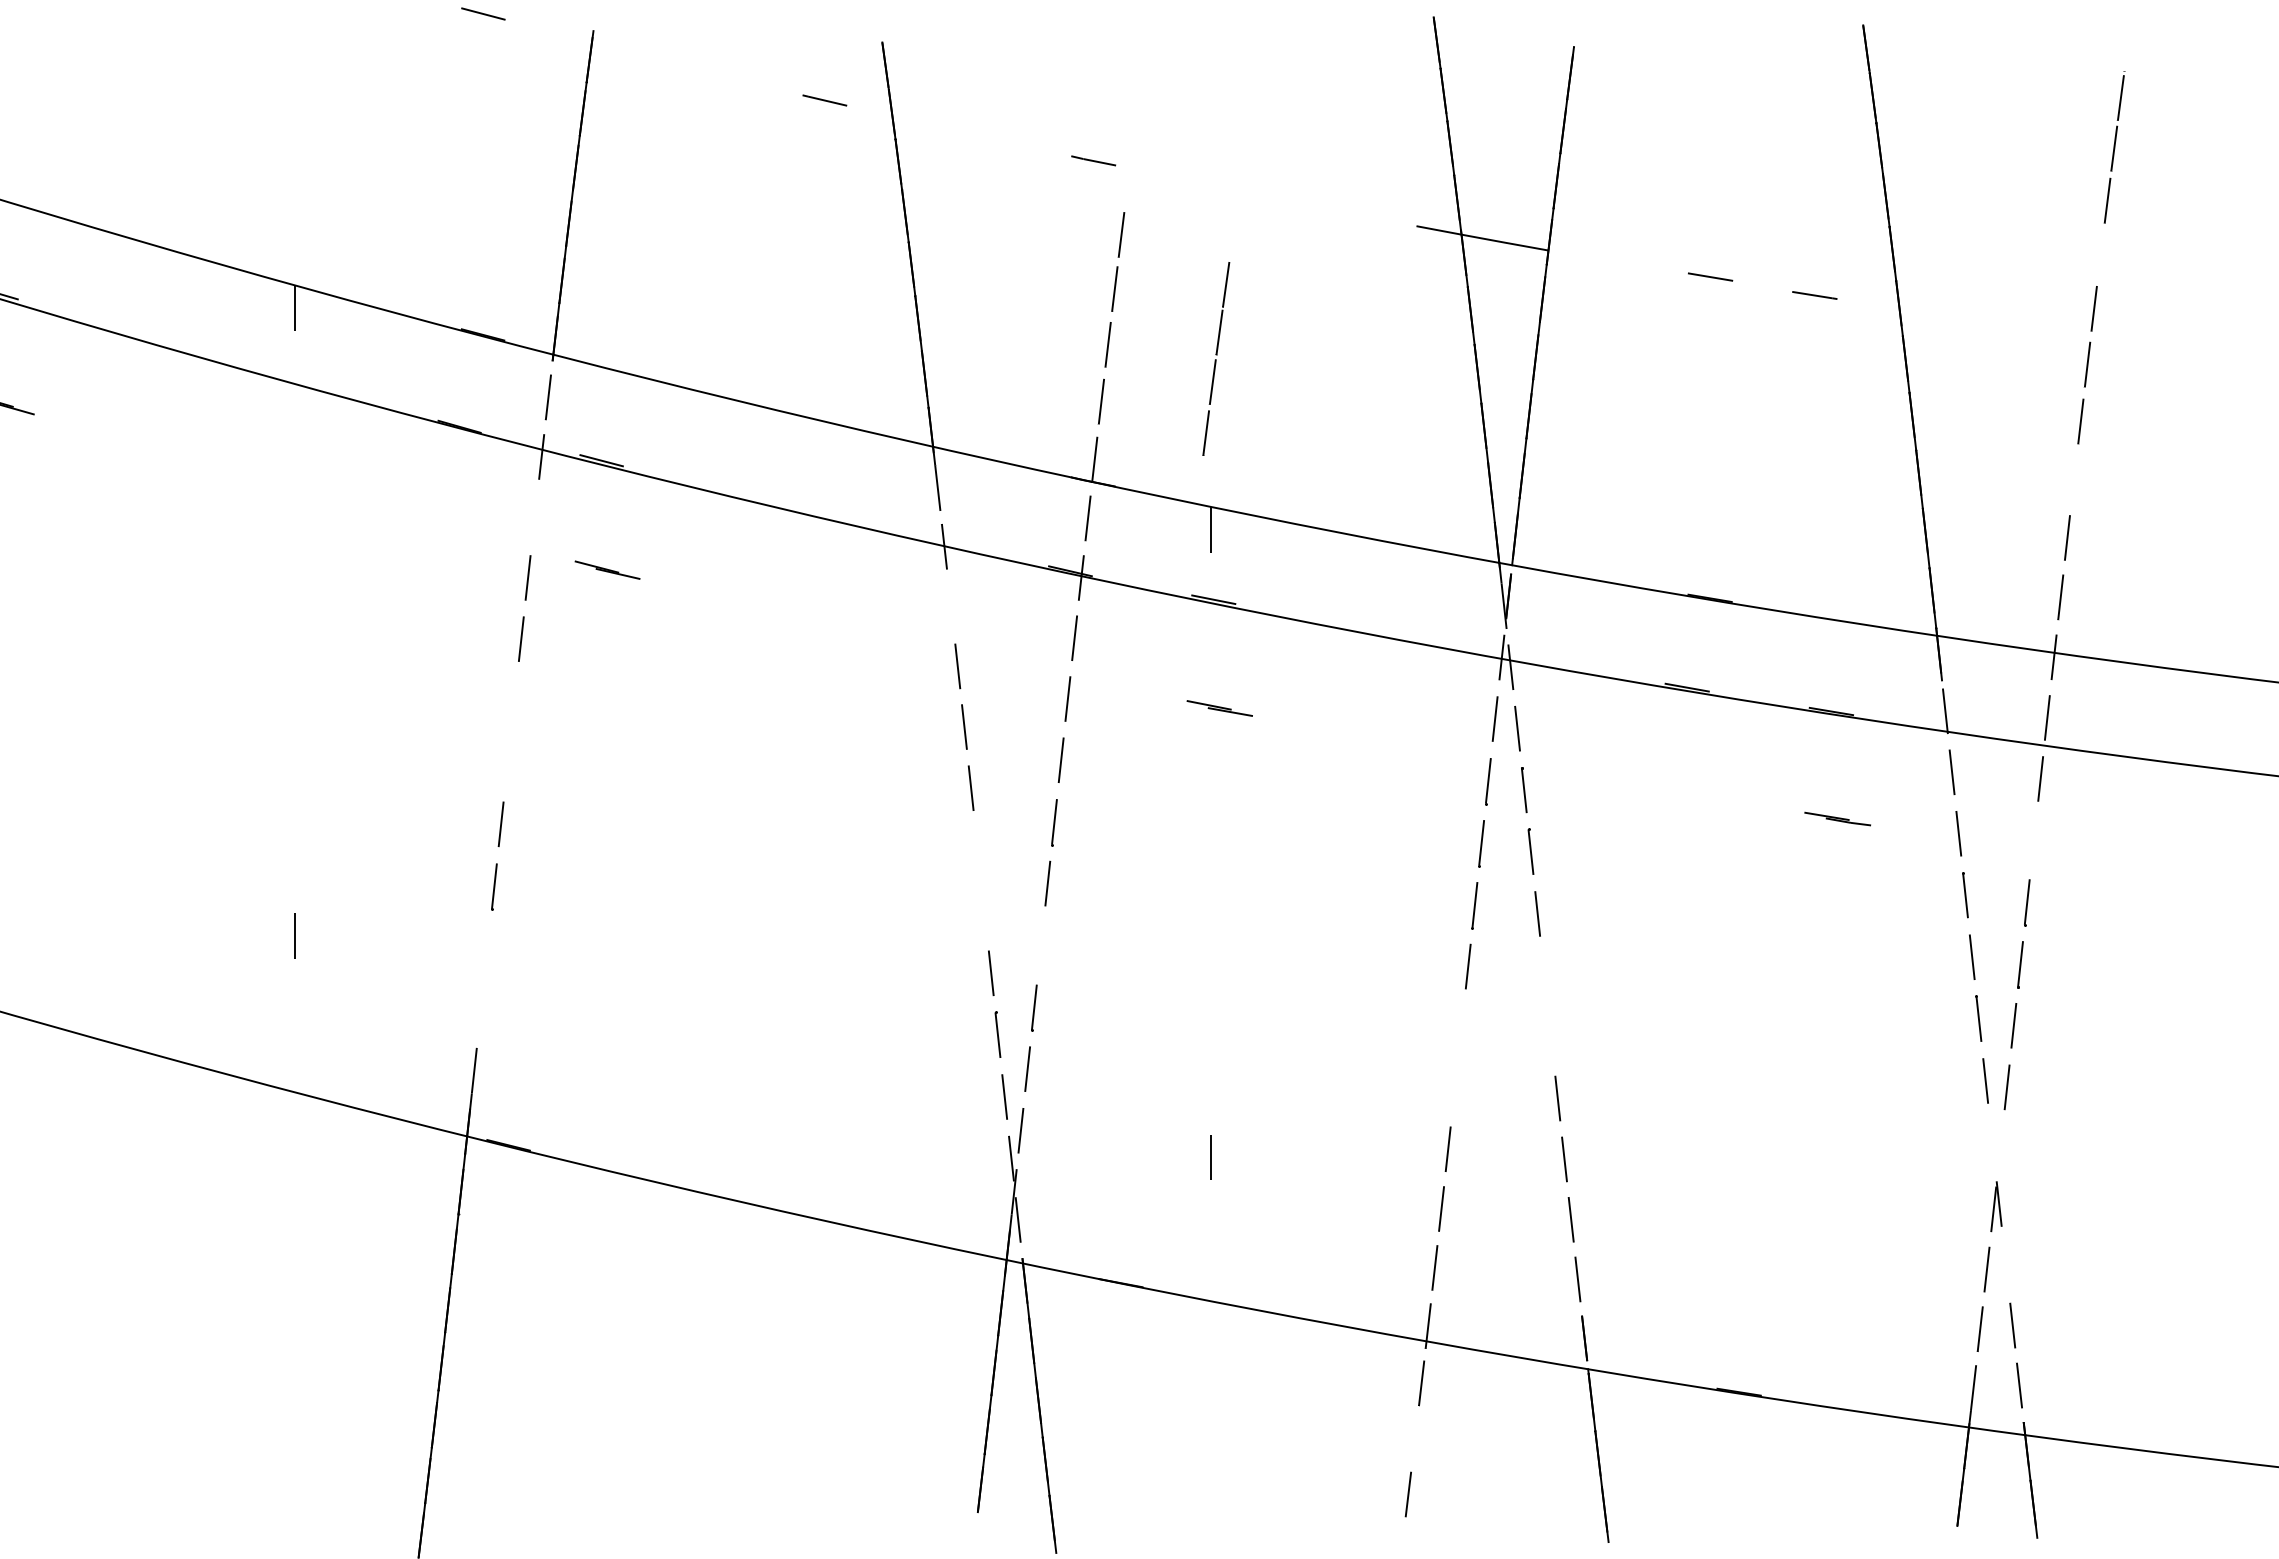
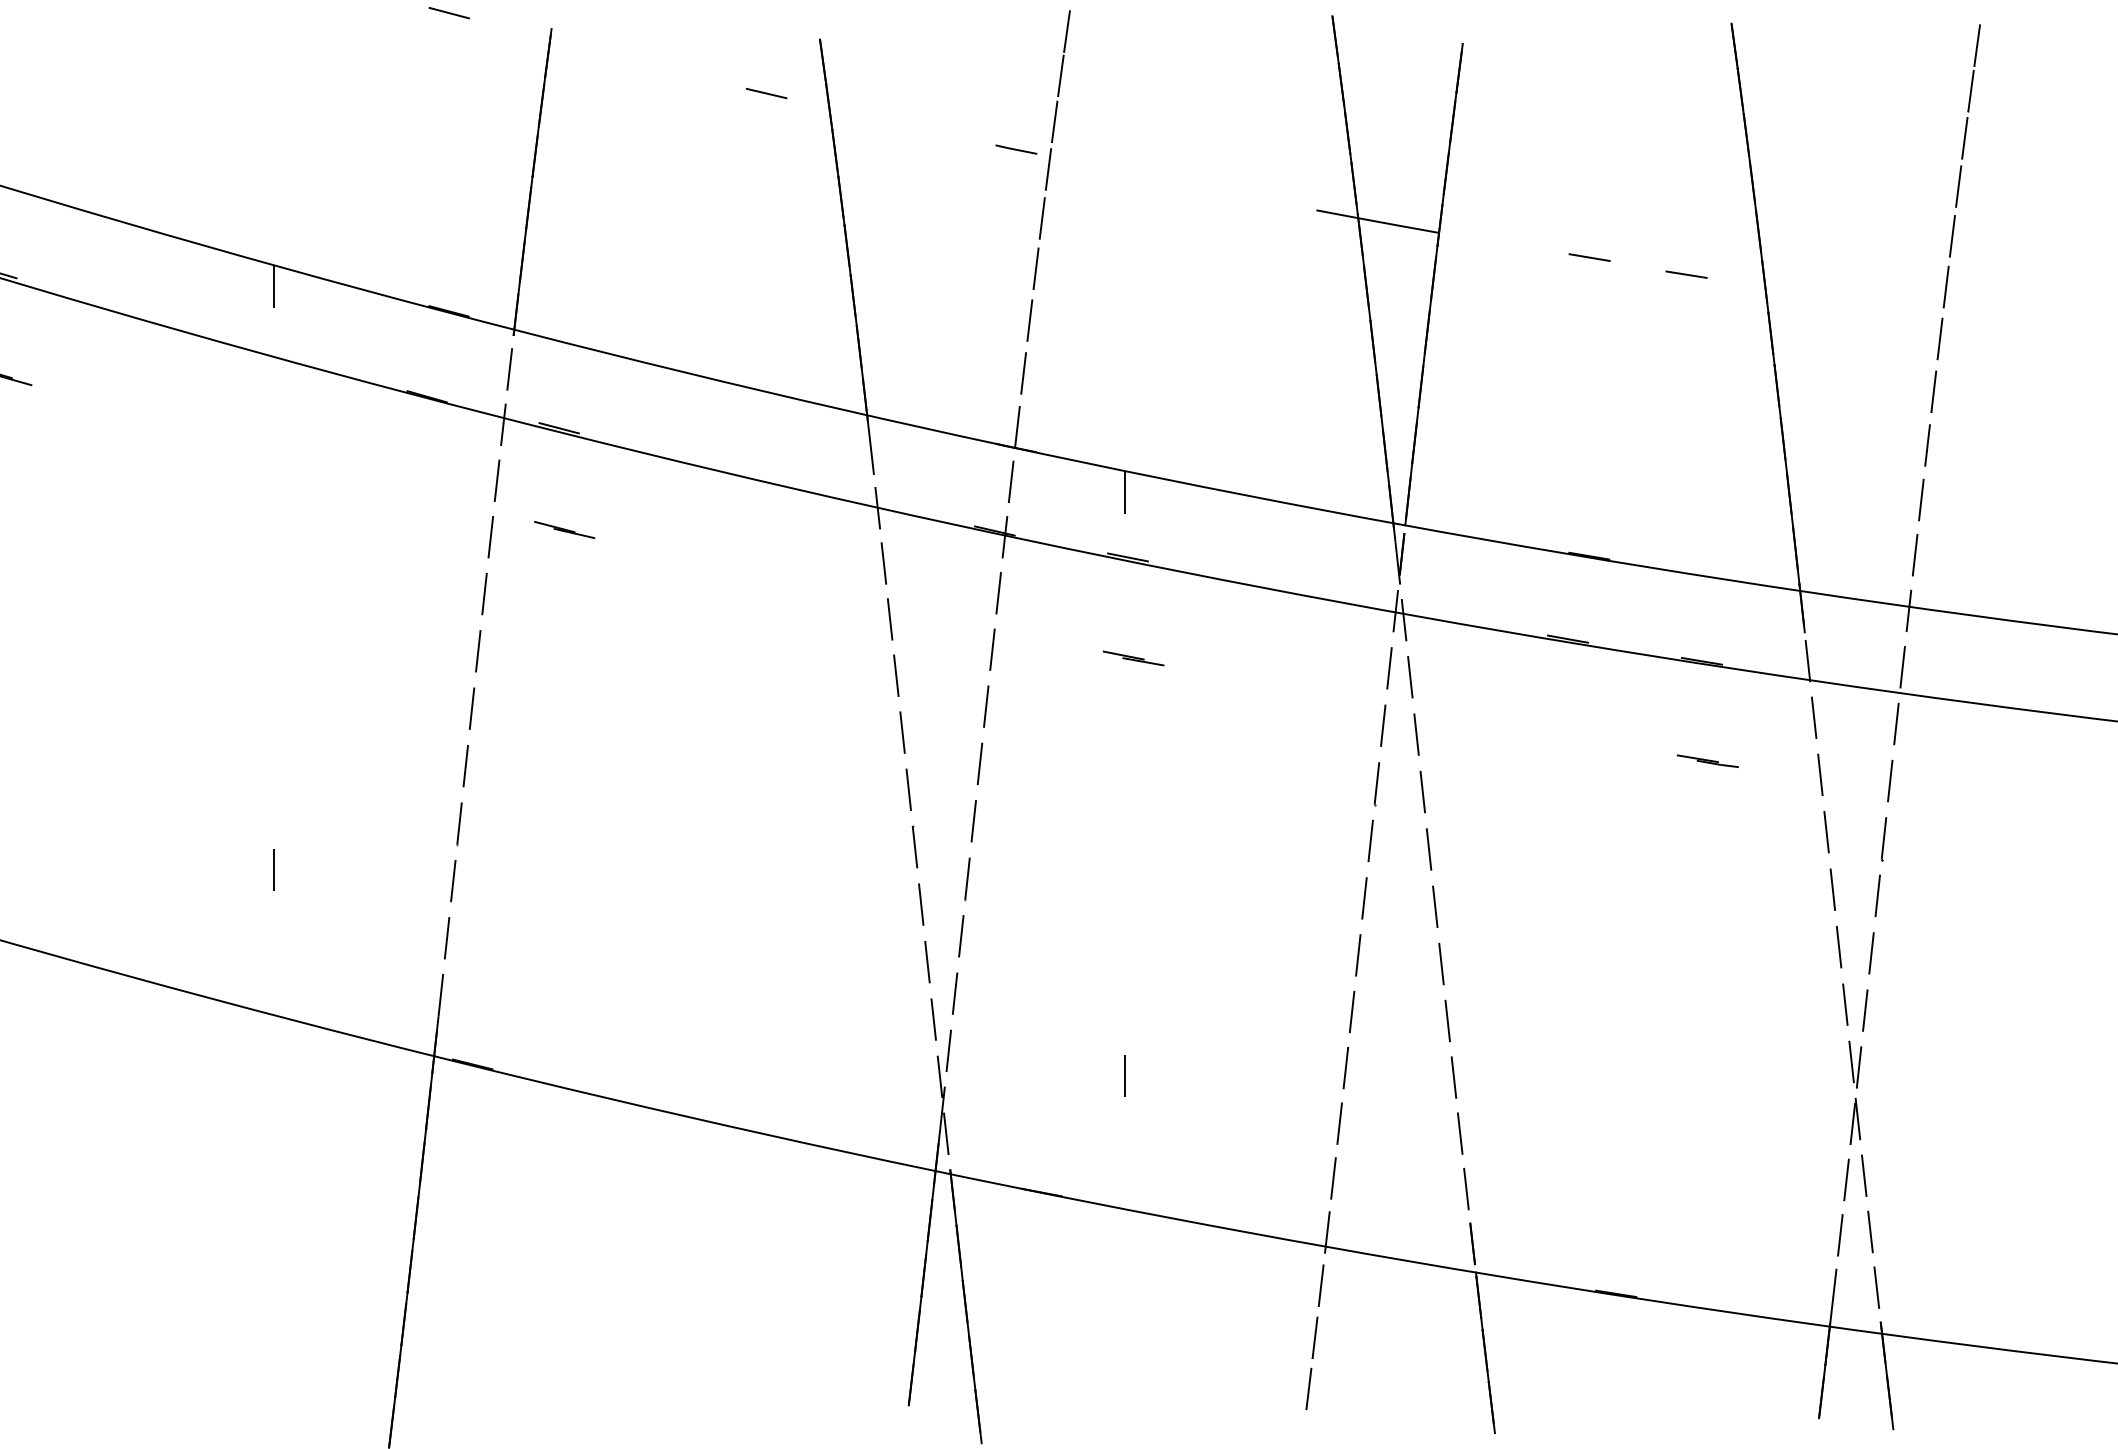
line: (2127, 47) -> (1977, 44), added
line: (2100, 253) -> (1952, 235), added
line: (1216, 359) -> (1058, 100), moved
line: (2073, 479) -> (1926, 445), added
line: (534, 516) -> (496, 480), added
line: (950, 605) -> (883, 562), added
line: (514, 700) -> (478, 651), added
line: (507, 762) -> (471, 708), added
line: (2033, 840) -> (1889, 781), added
line: (977, 849) -> (908, 789), added
line: (984, 911) -> (914, 847), added
line: (1040, 945) -> (966, 878), added
line: (487, 948) -> (453, 881), added
line: (1544, 975) -> (1435, 906), added
line: (480, 1009) -> (446, 938), added
line: (1461, 1027) -> (1358, 954), added
line: (1550, 1036) -> (1440, 963), added
line: (1454, 1088) -> (1351, 1011), added
part: (1996, 1145) -> (1855, 1064), added
line: (2005, 1264) -> (1863, 1175), added
line: (1414, 1439) -> (1314, 1337), added

